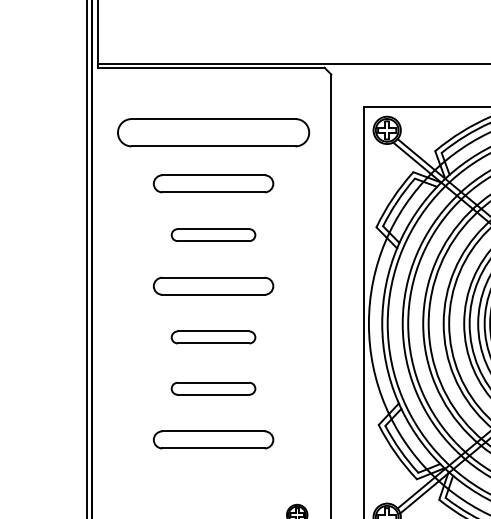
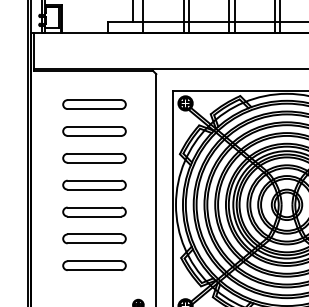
part: (213, 132) -> (94, 104), size x0.62
part: (213, 235) -> (94, 158), size x1.43
part: (213, 336) -> (94, 211), size x1.43
part: (213, 387) -> (94, 238), size x1.43

